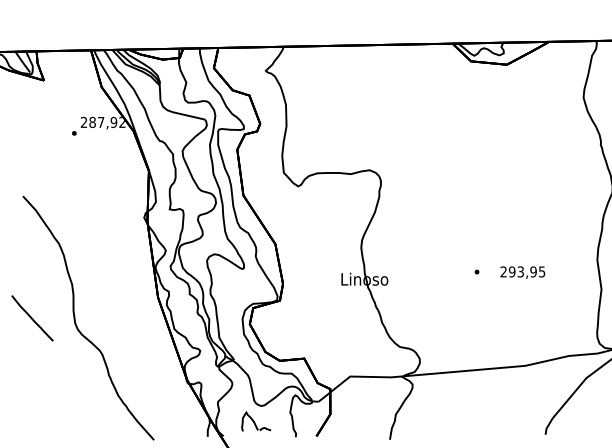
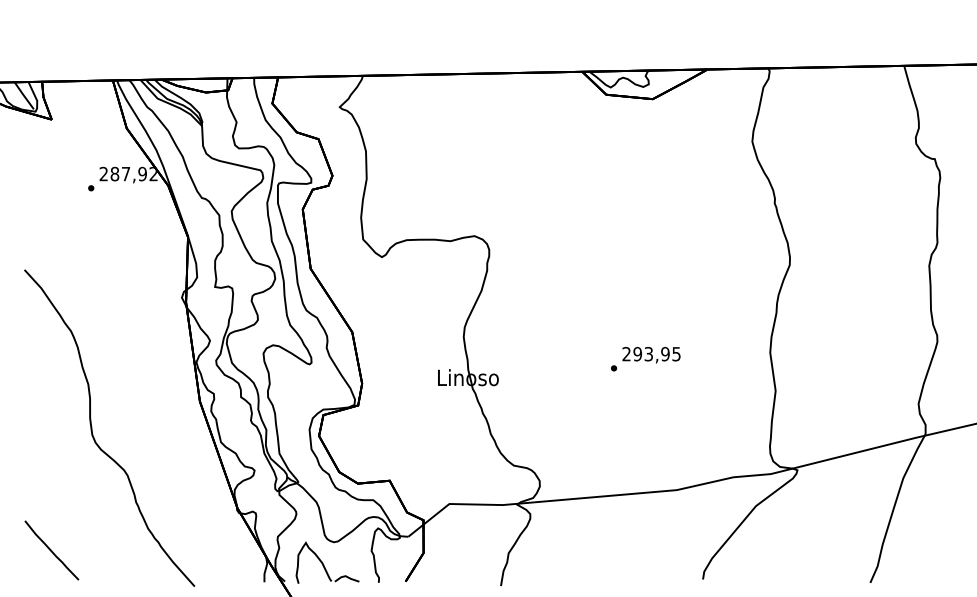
text: (522, 272) -> (651, 355), moved
line: (32, 318) -> (51, 550), moved
part: (256, 421) -> (327, 562), size x1.67

